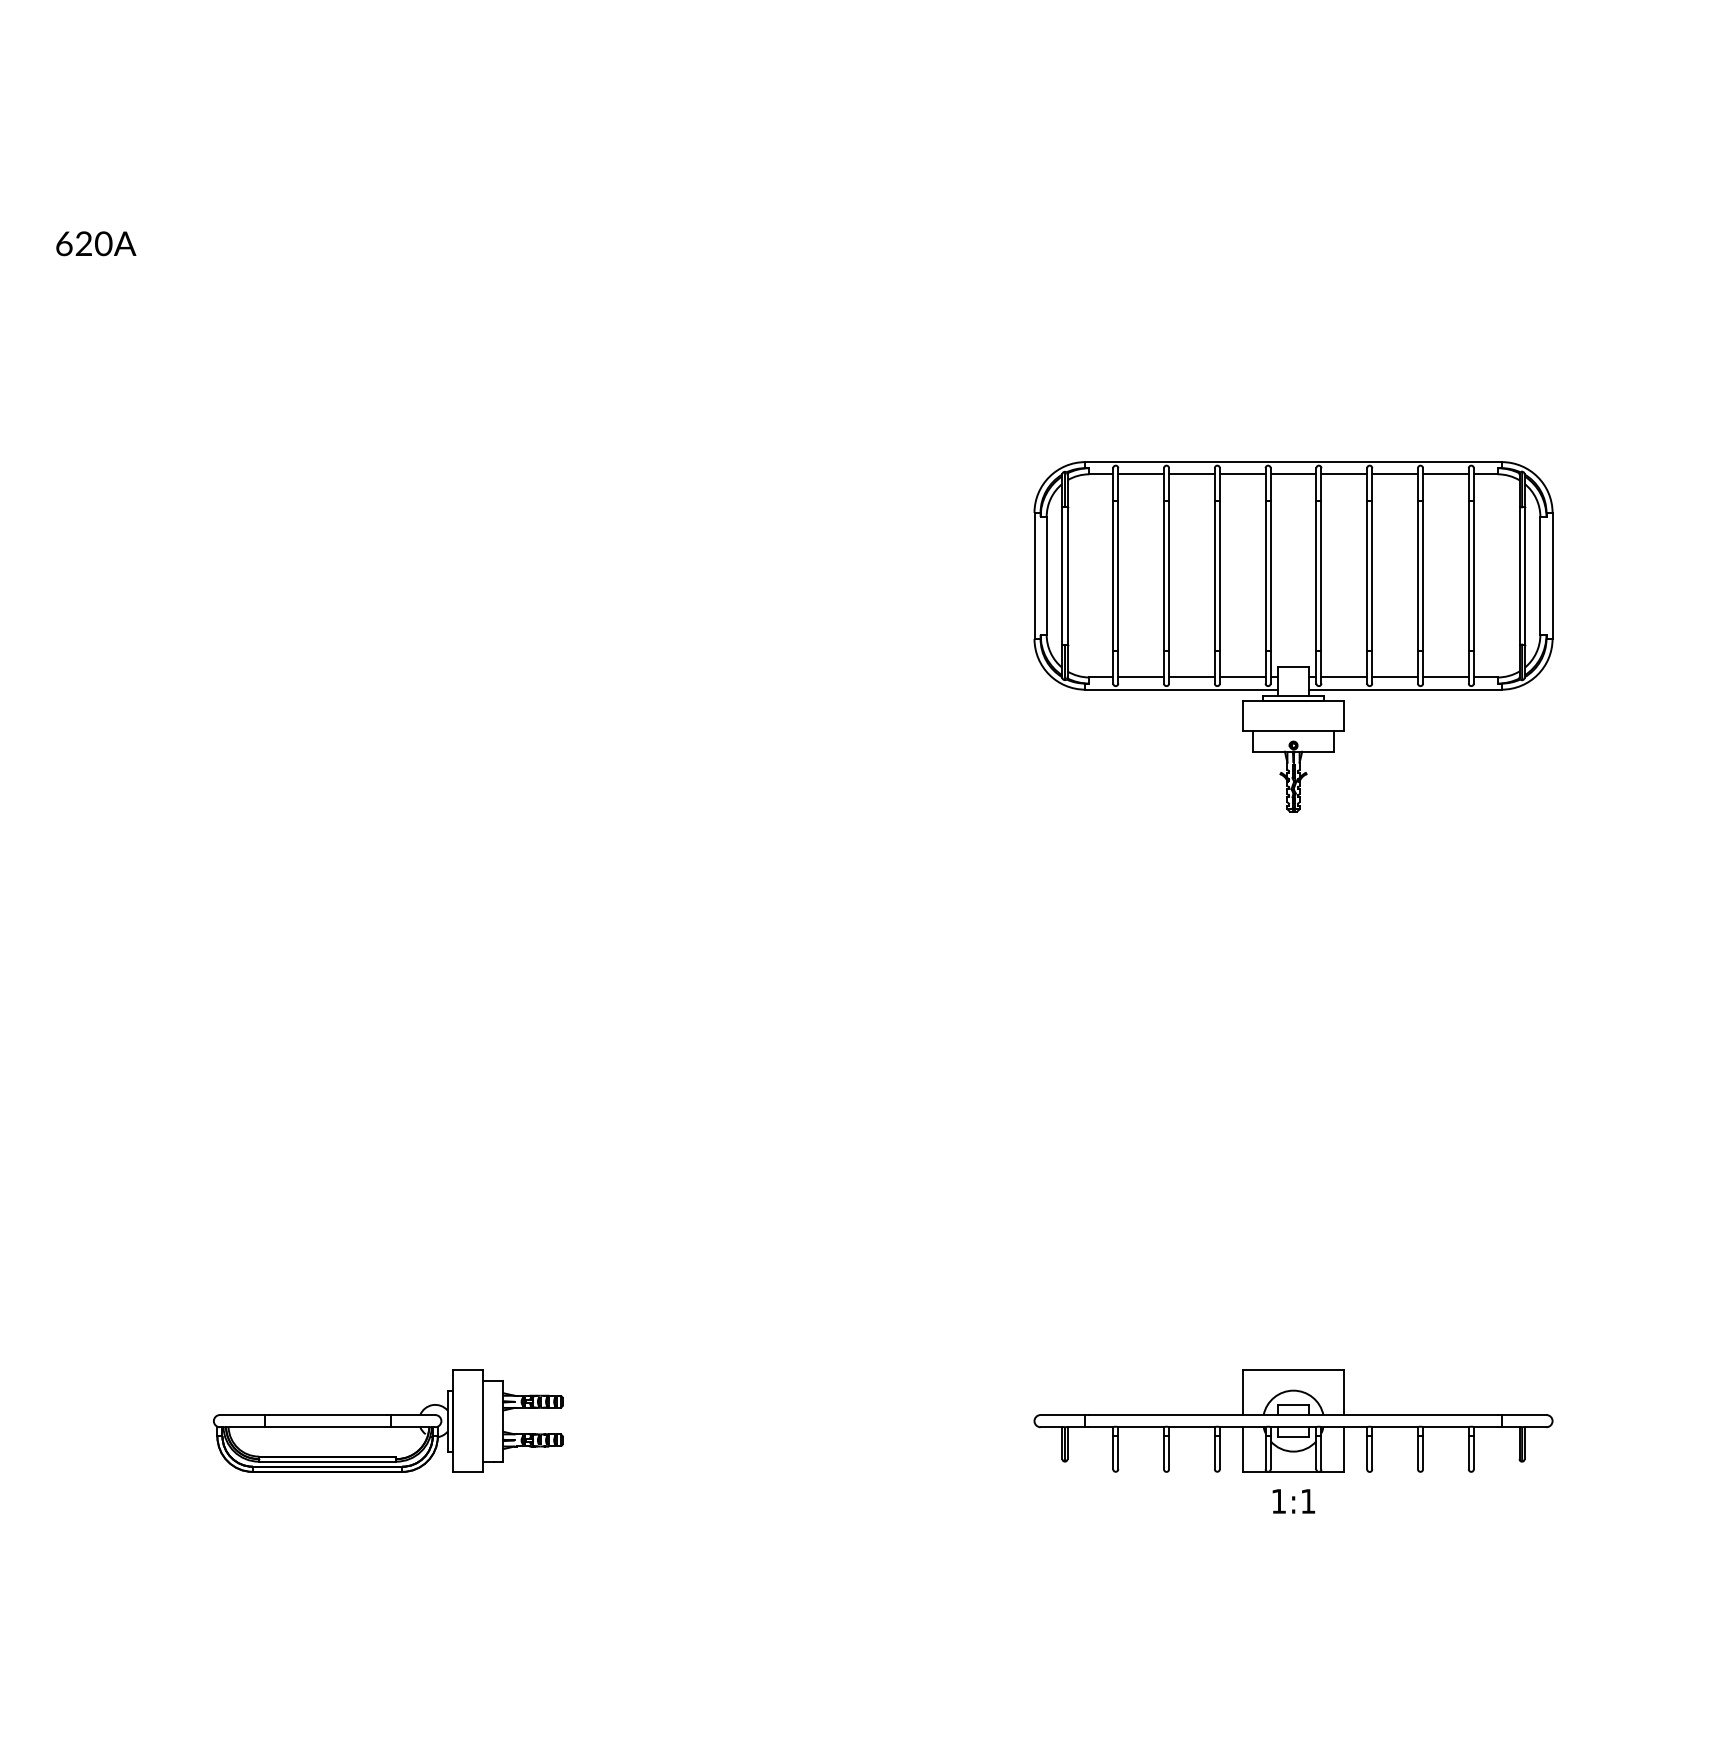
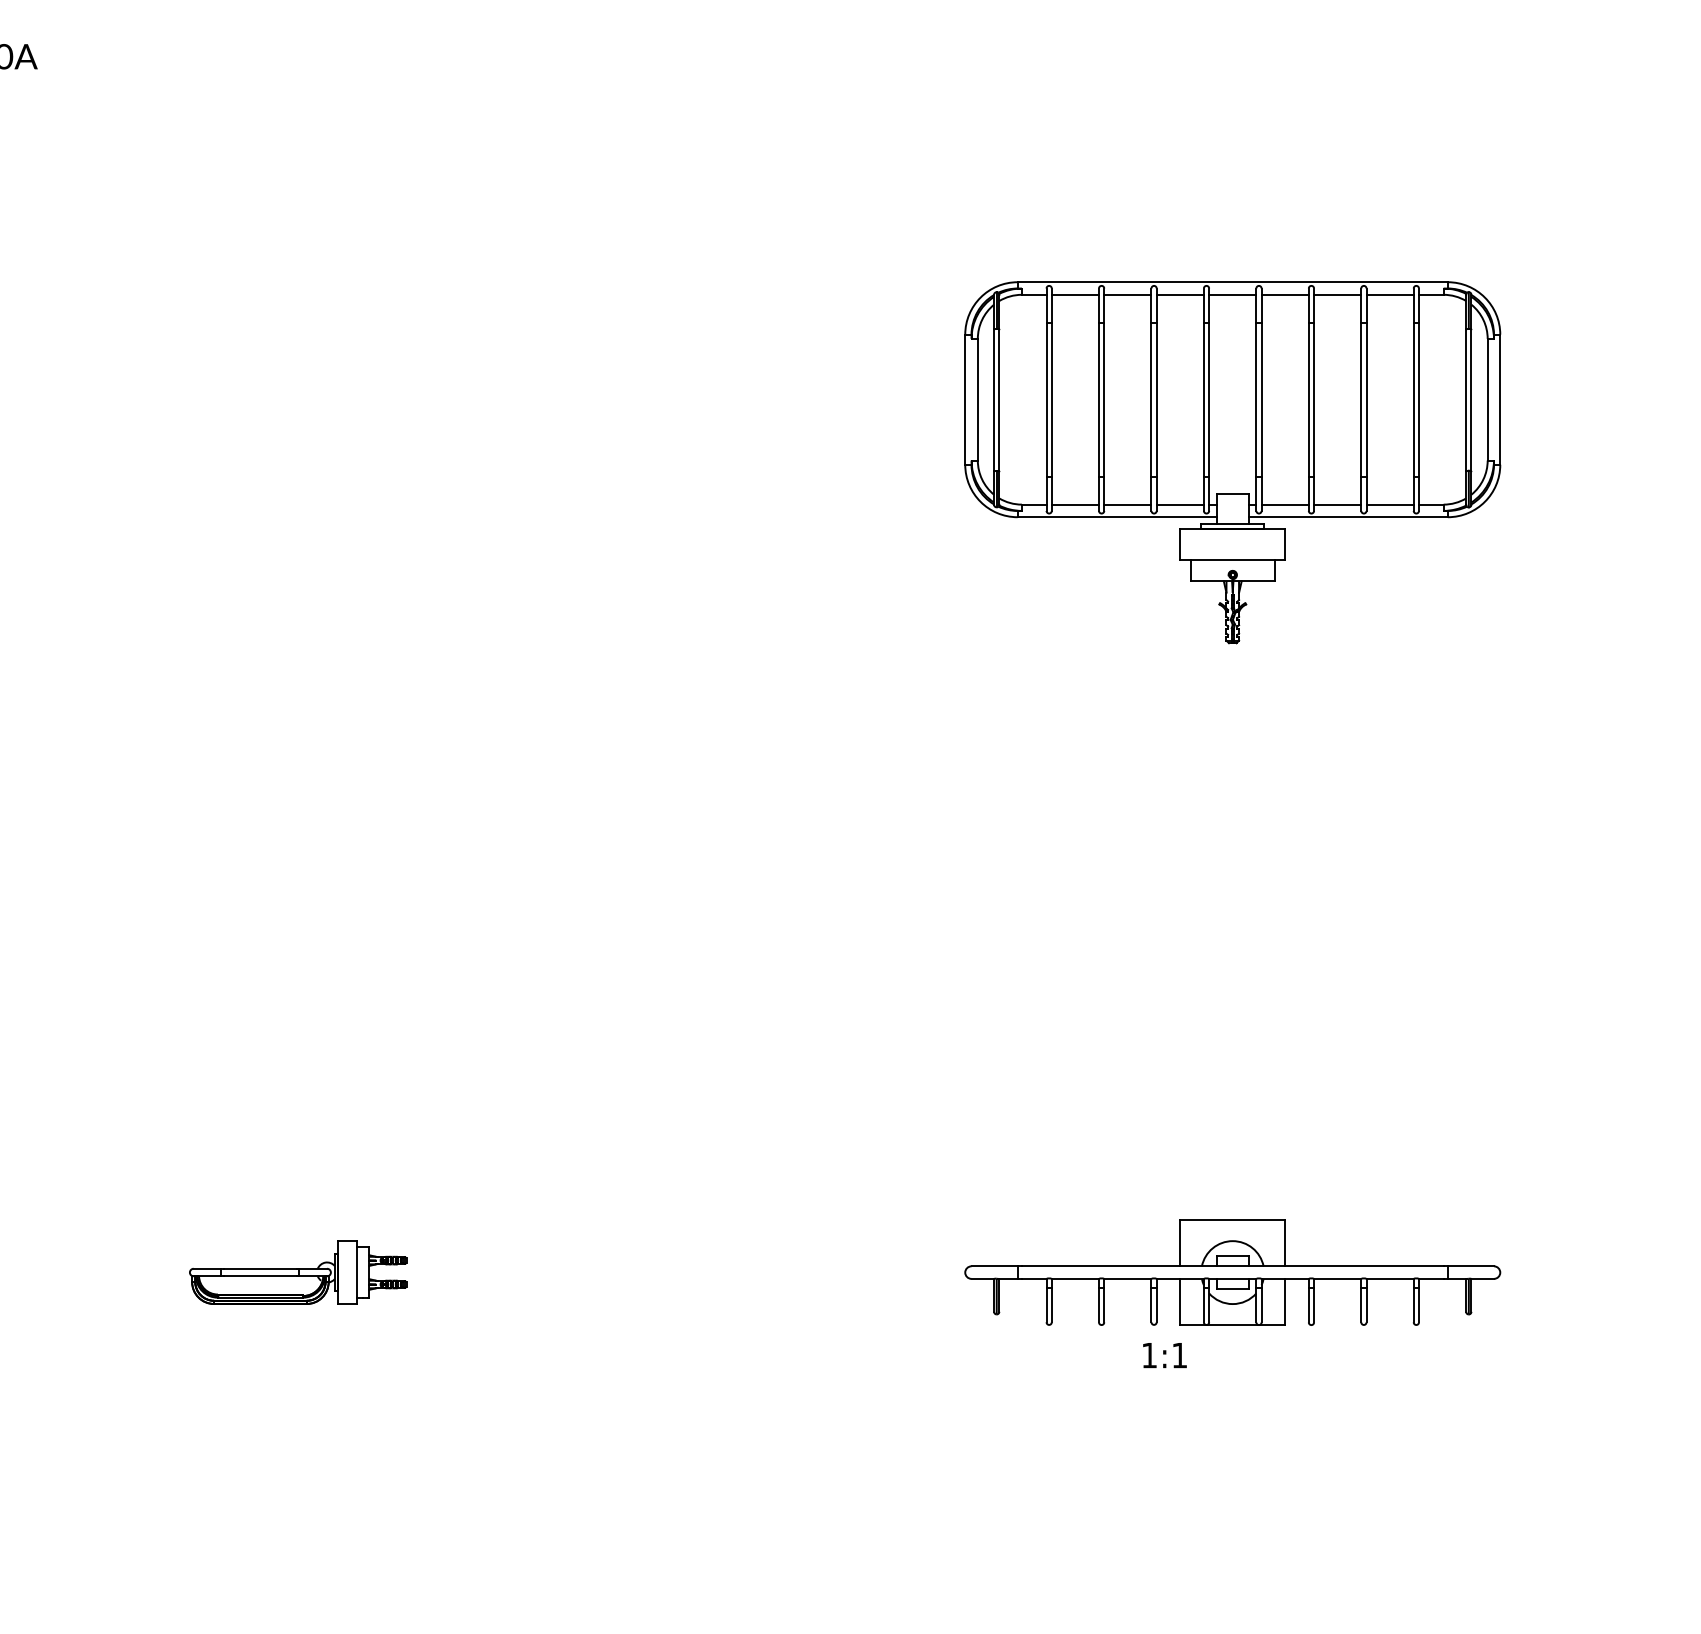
part: (388, 1420) -> (298, 1271), size x0.6
text: (1293, 1501) -> (1164, 1355), moved

